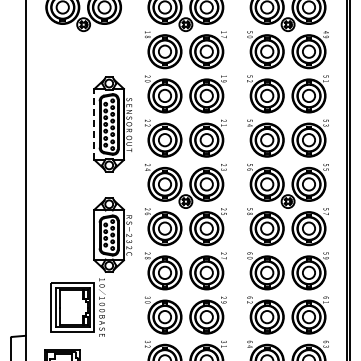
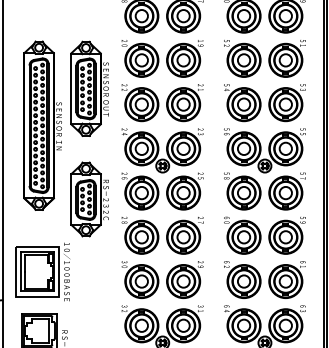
line: (94, 123) -> (71, 87), dashed -> solid
part: (65, 161) -> (42, 125), added
part: (77, 307) -> (42, 271), moved

